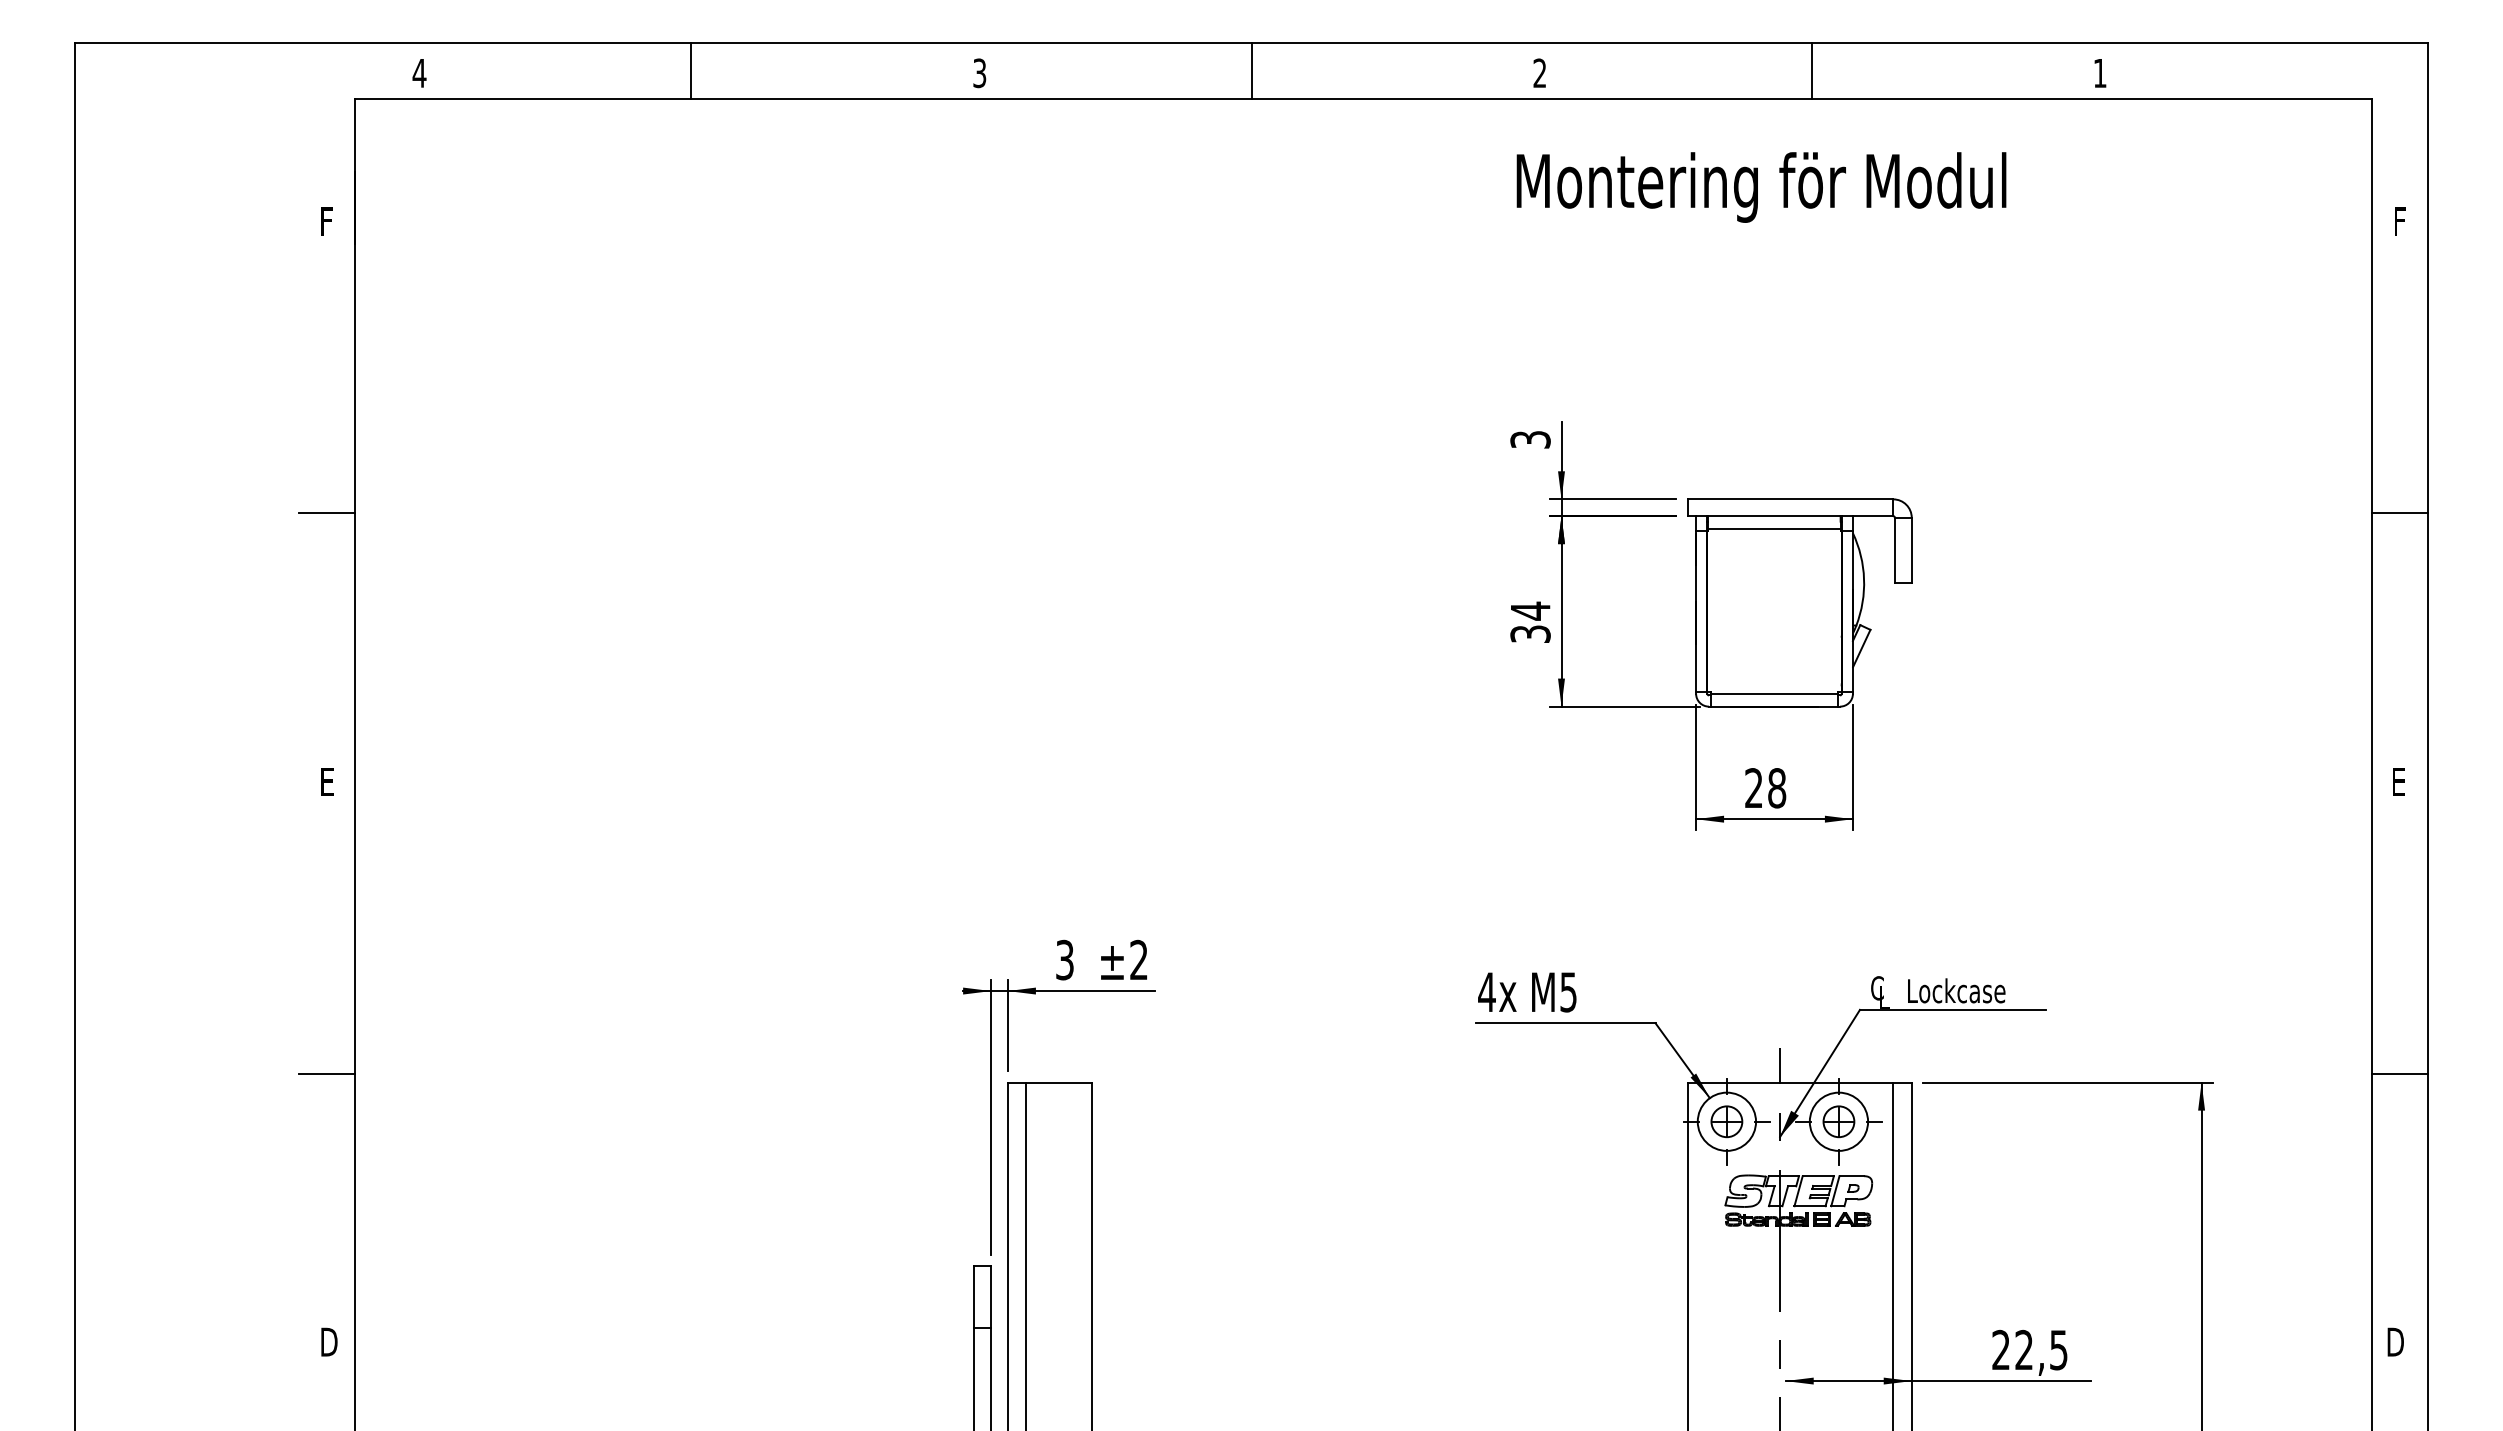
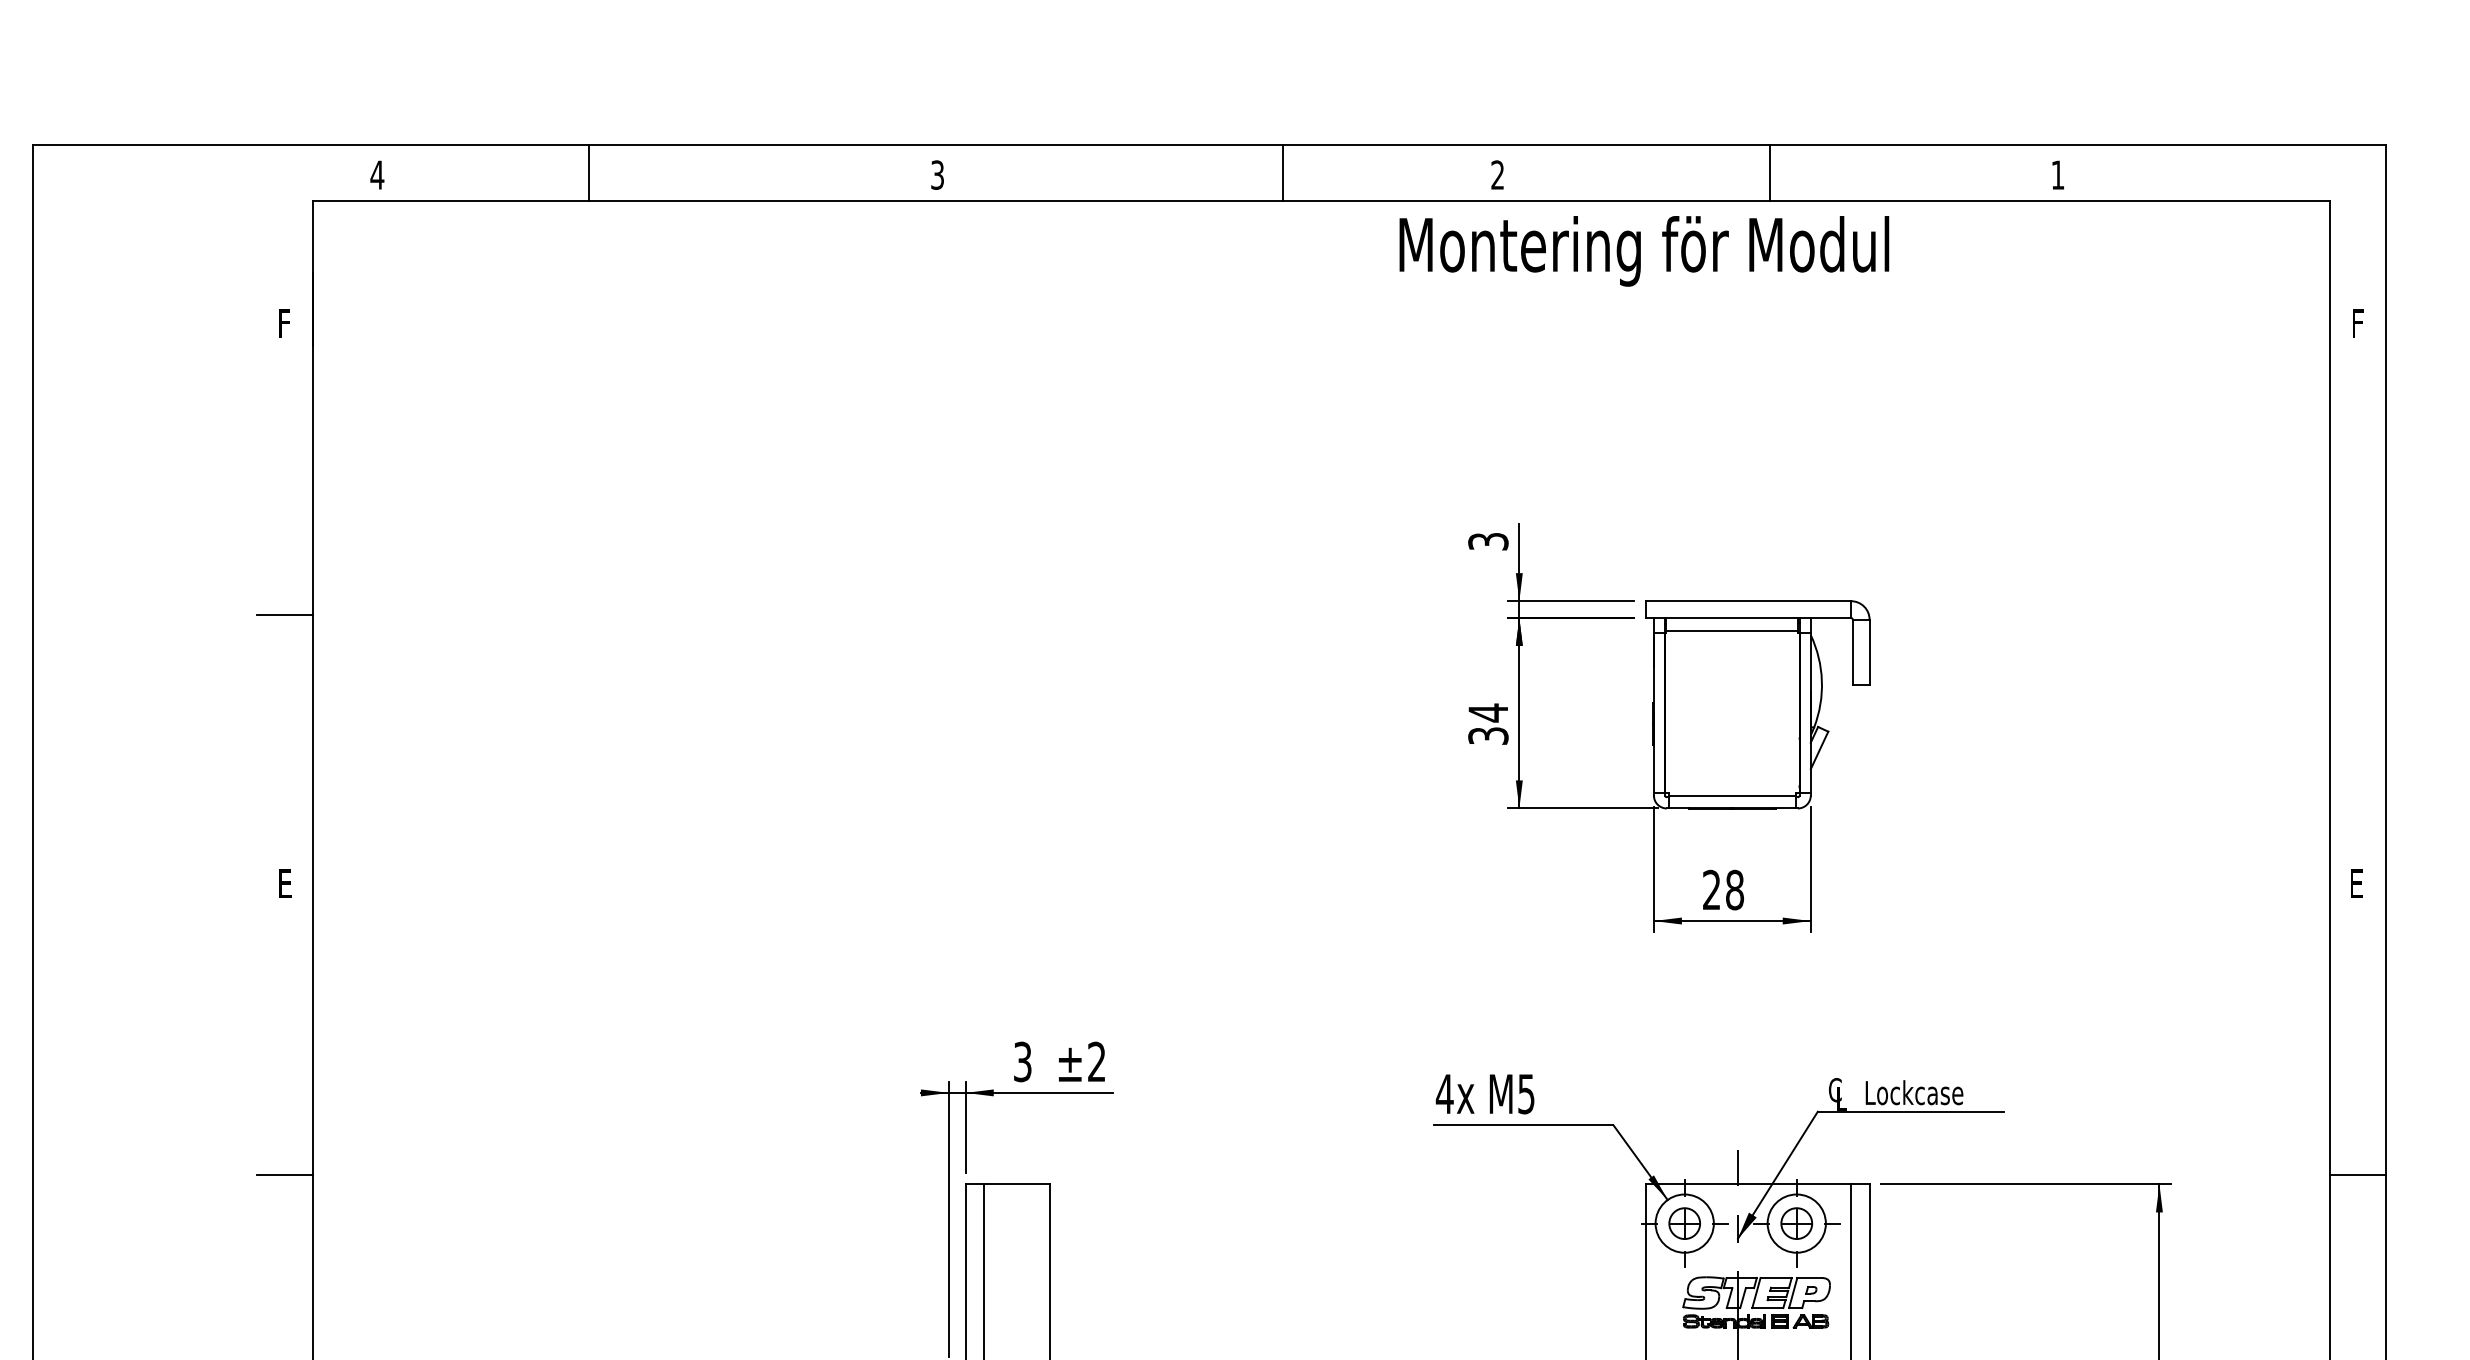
line: (691, 70) -> (589, 172), moved
line: (1251, 70) -> (1283, 172), moved
text: (1761, 187) -> (1644, 251), moved
line: (2399, 513) -> (2357, 615), removed

